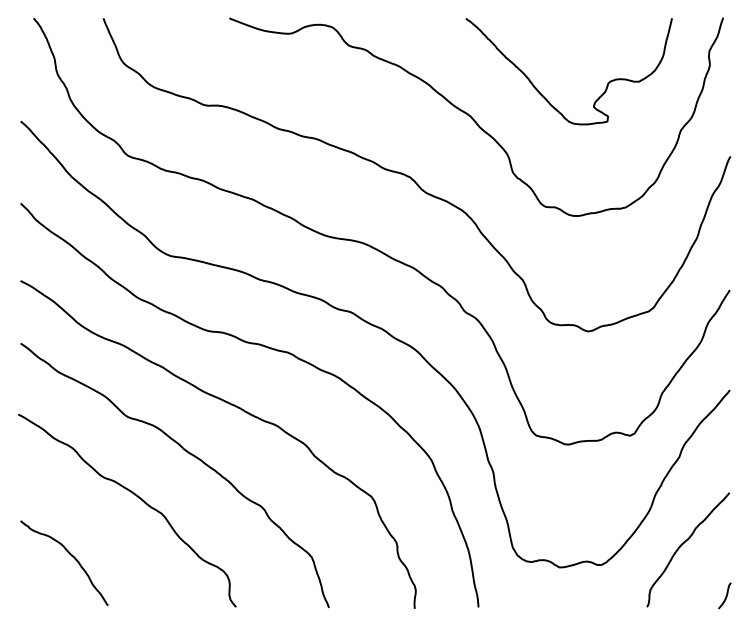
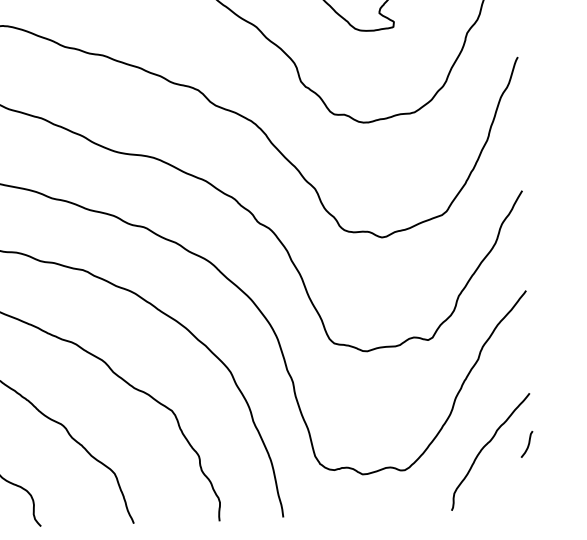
curve: (725, 596) -> (527, 445), moved

